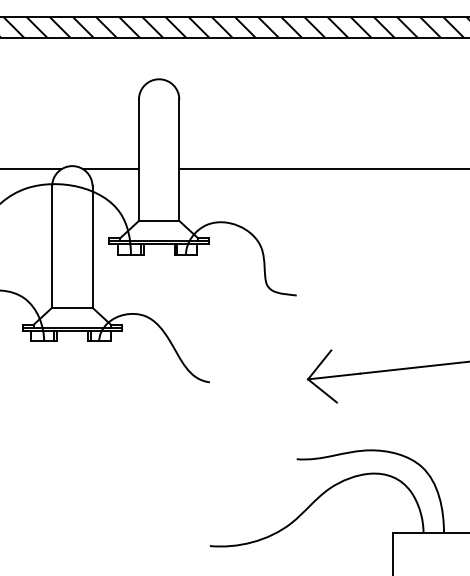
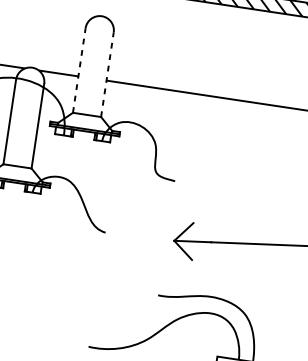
line: (138, 160) -> (78, 70), solid -> dashed
line: (179, 160) -> (107, 74), solid -> dashed

